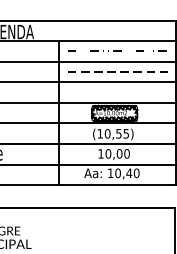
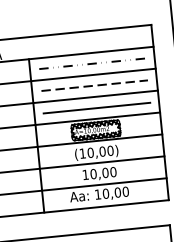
line: (117, 92) -> (96, 107), added
text: (122, 133) -> (106, 150), (10,55) -> (10,00)
text: (129, 173) -> (118, 192), 10,40 -> 10,00

